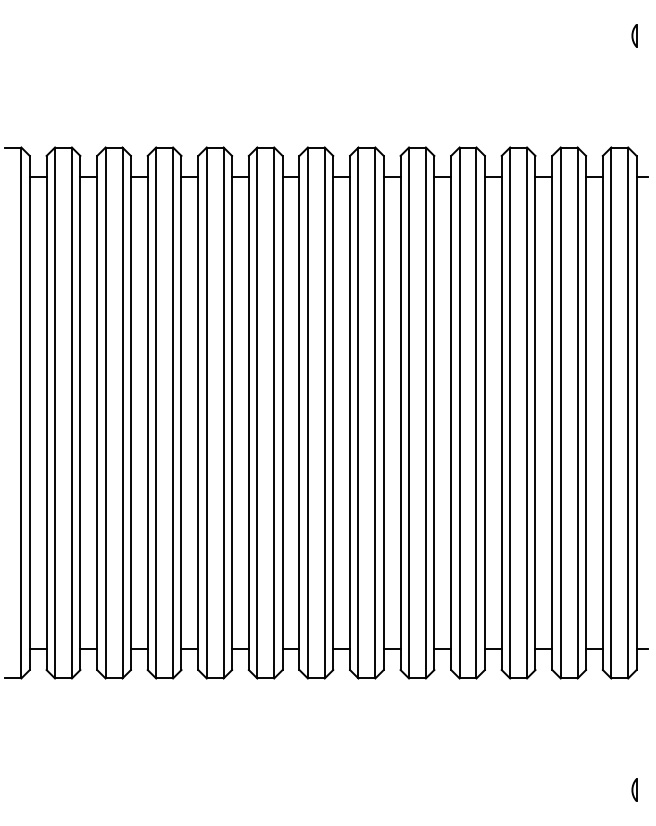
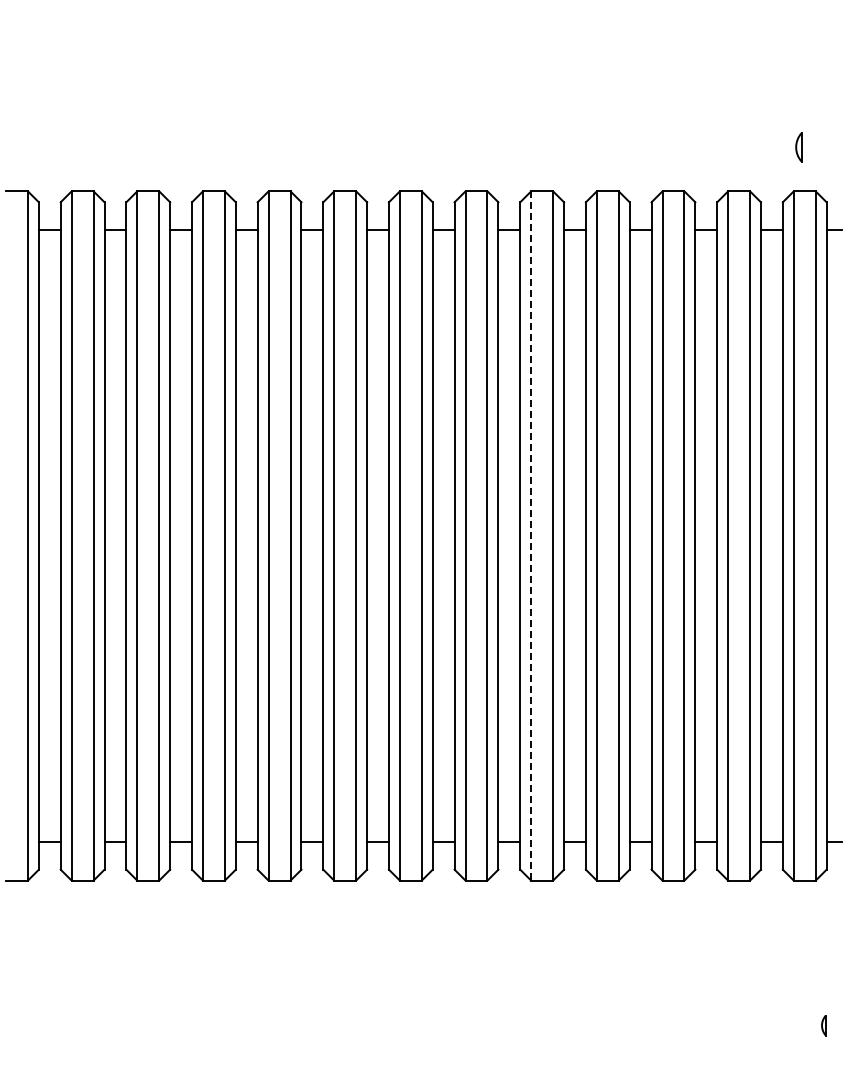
part: (634, 35) -> (798, 147), moved
line: (409, 413) -> (531, 536), solid -> dashed
part: (634, 790) -> (823, 1025), size x0.7

